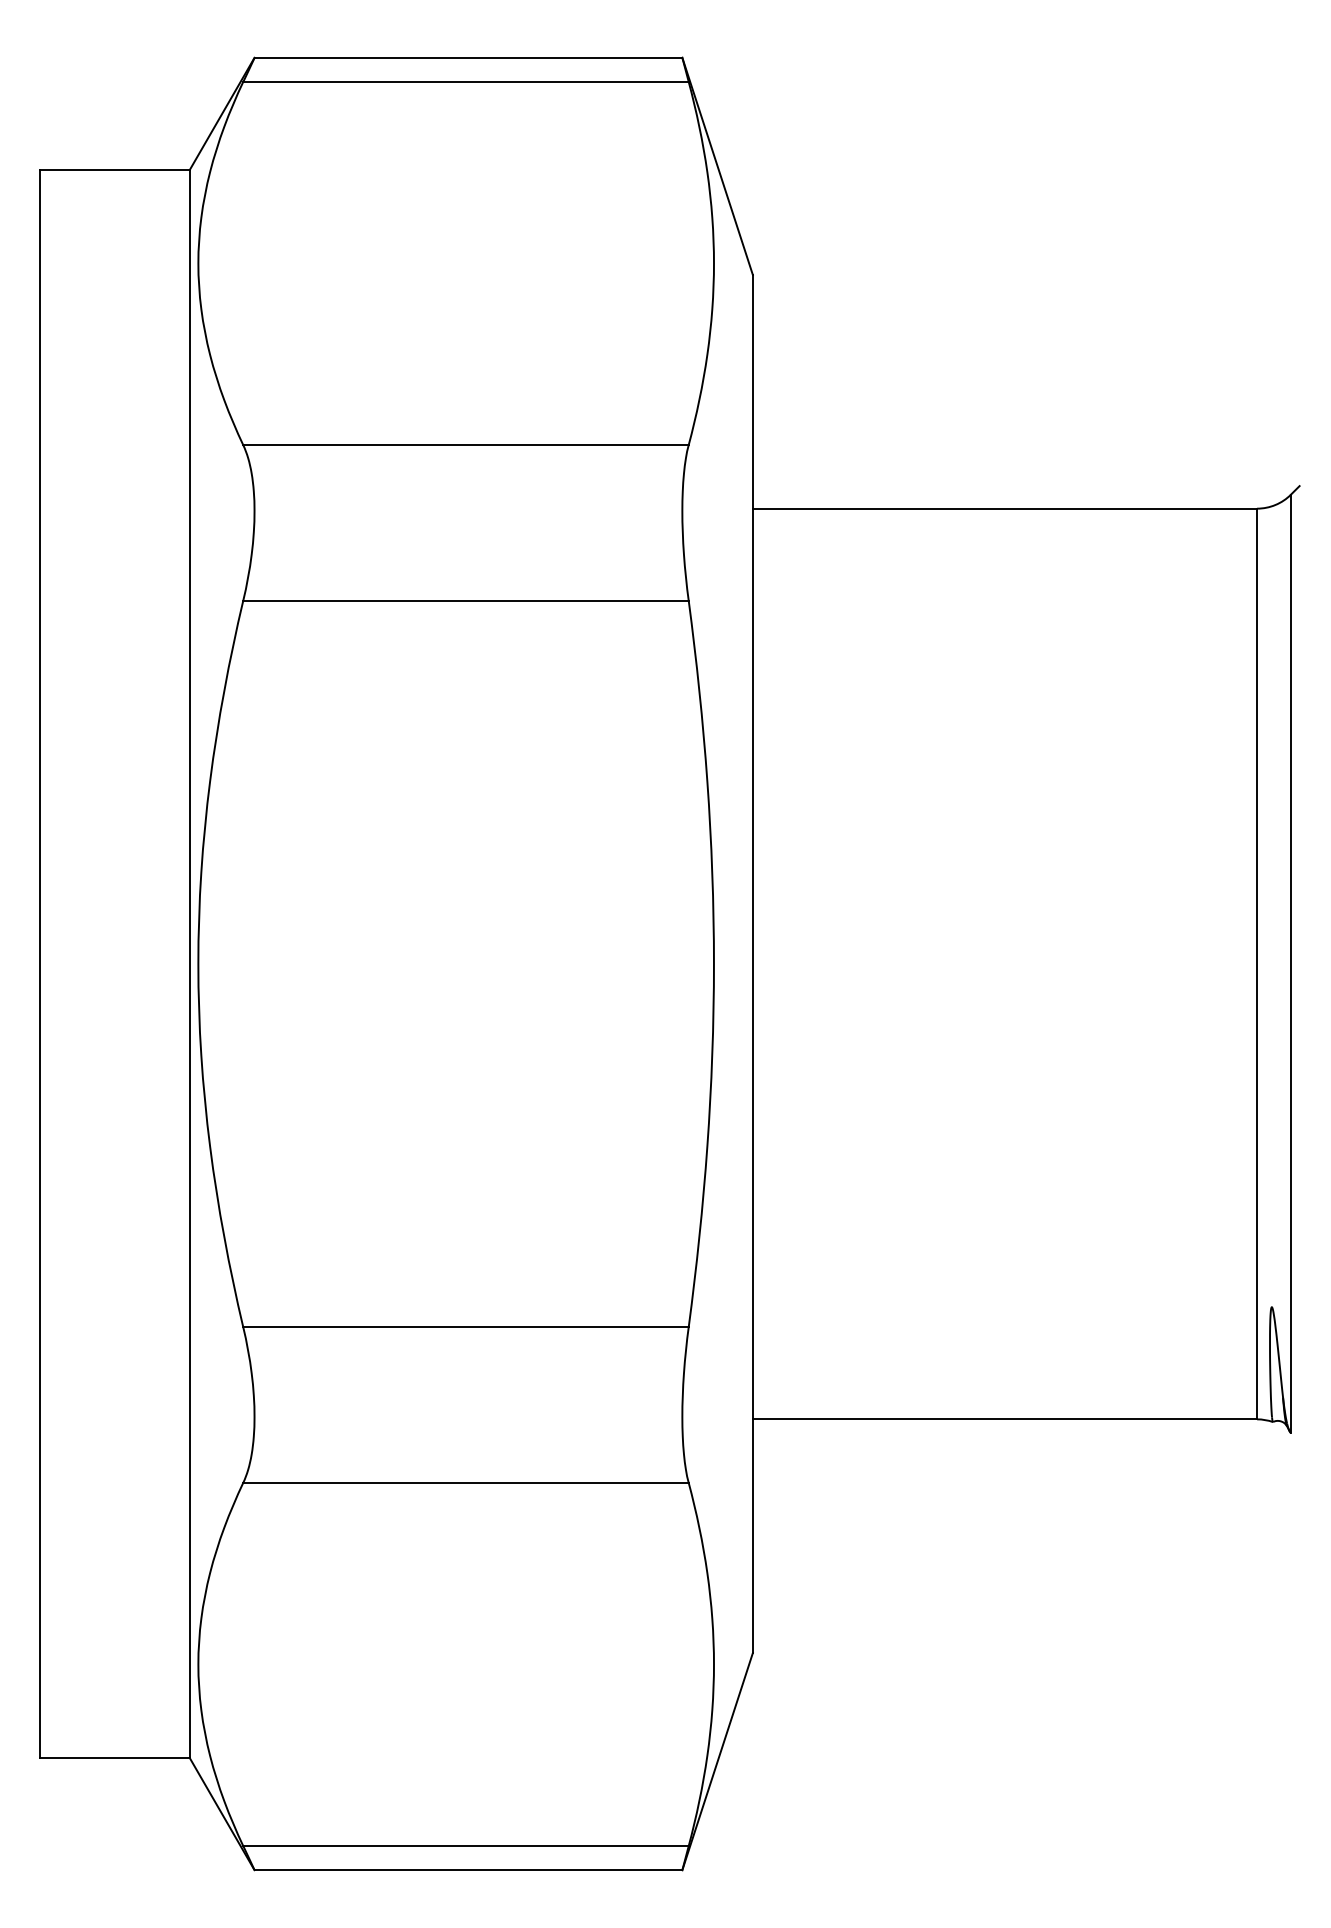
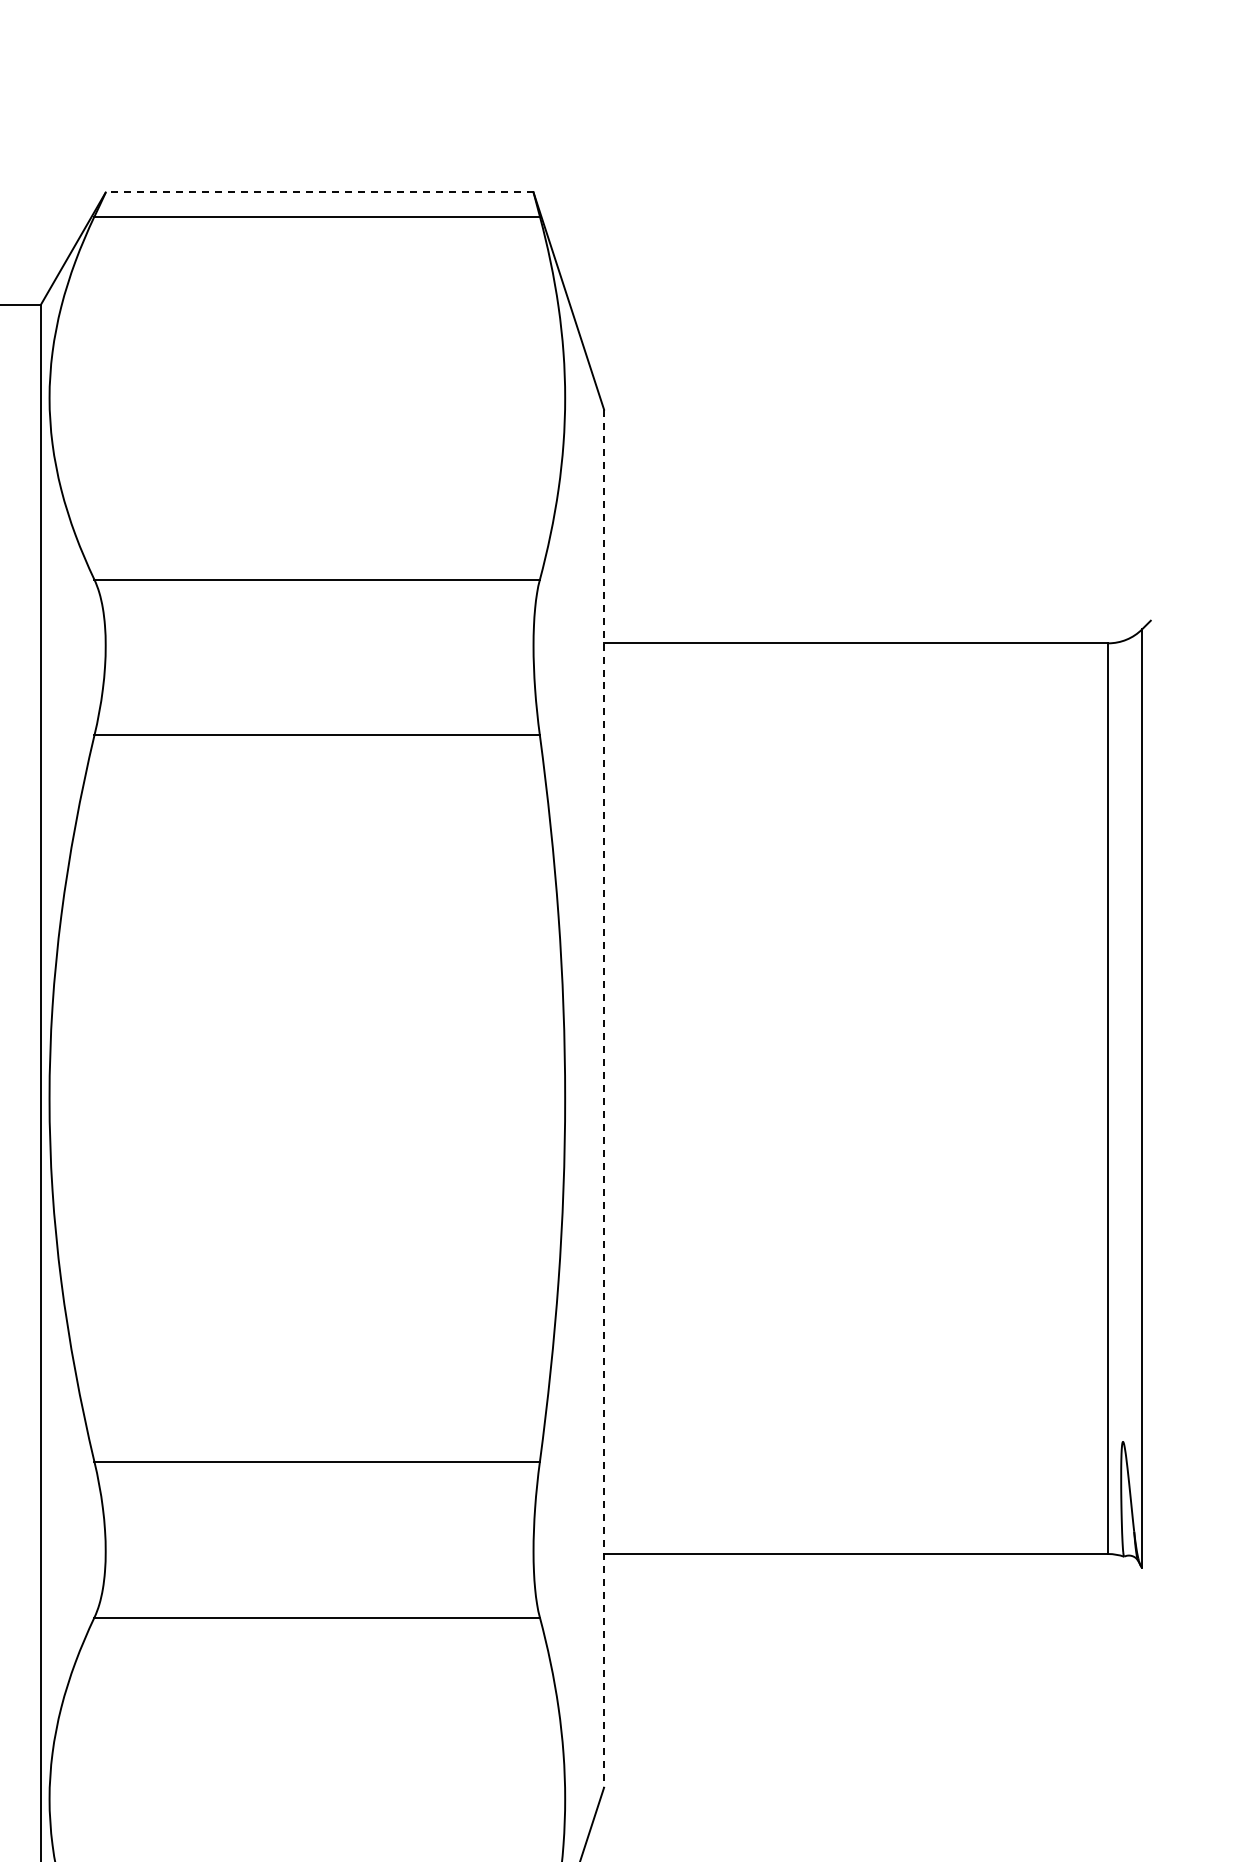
line: (468, 57) -> (319, 192), solid -> dashed
line: (752, 964) -> (603, 1099), solid -> dashed

